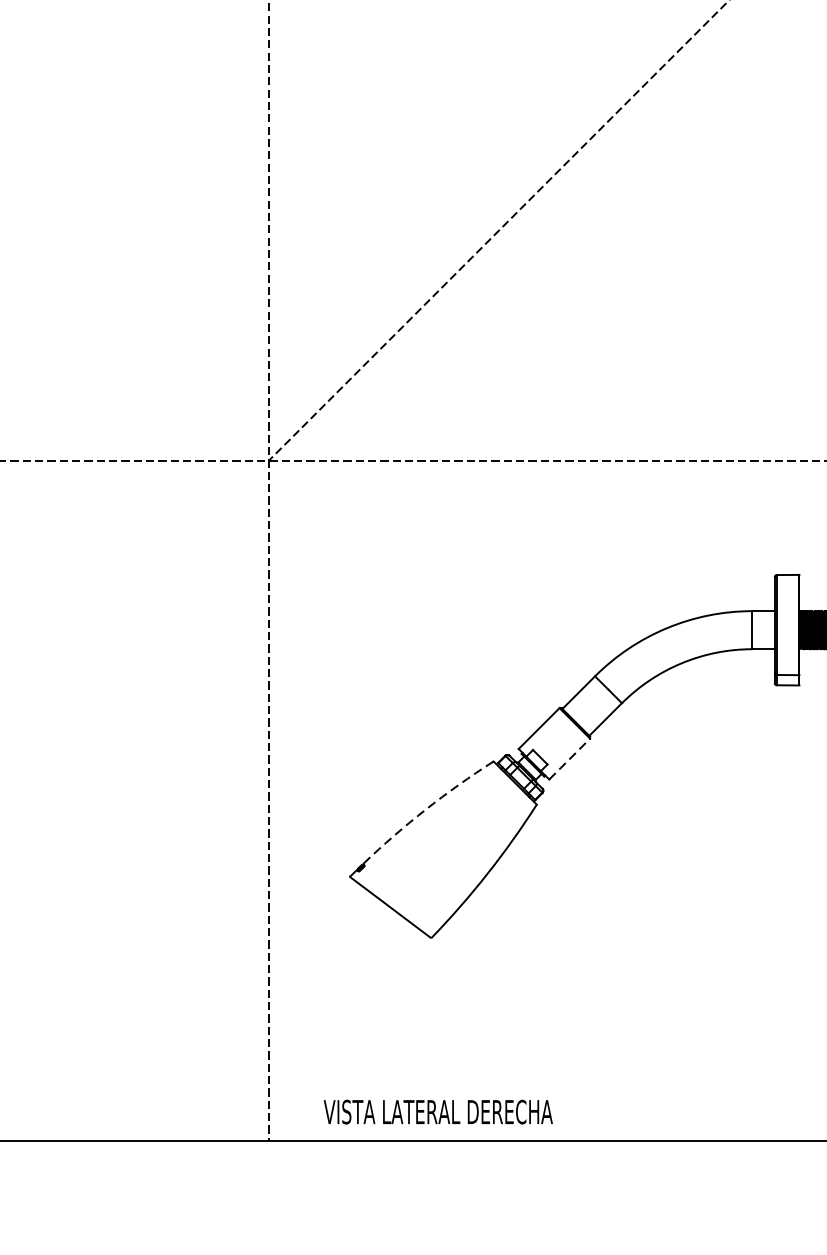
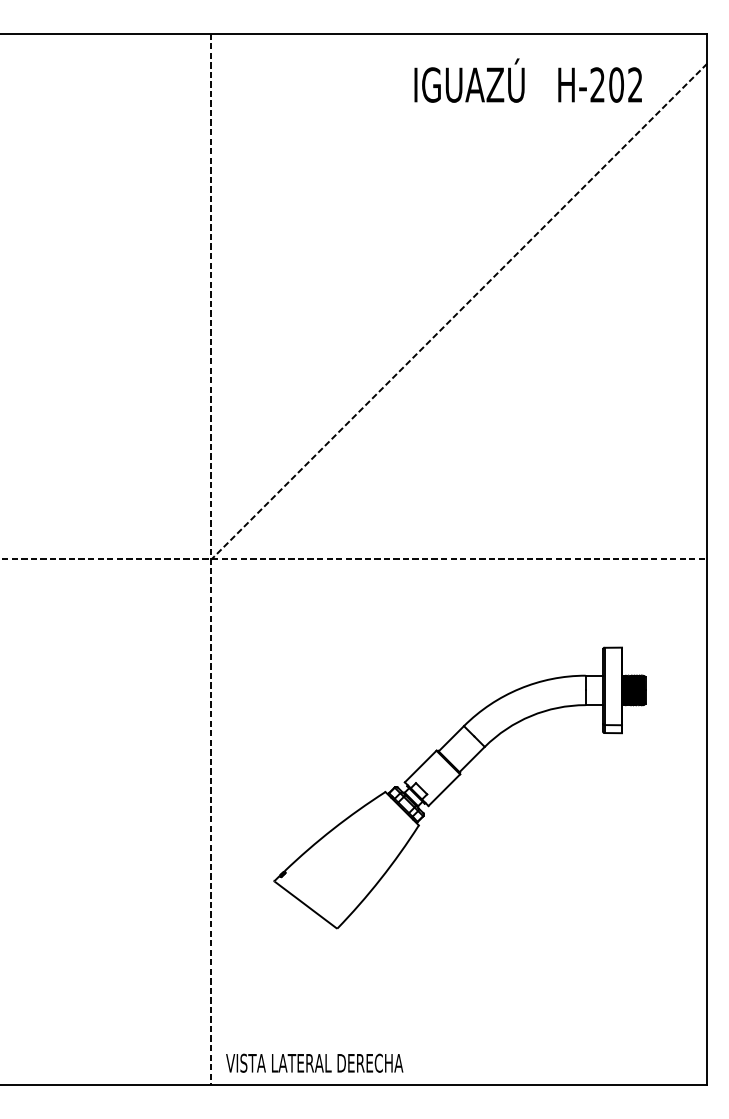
line: (569, 758) -> (444, 789), dashed -> solid
arc: (426, 809) -> (333, 829), dashed -> solid
text: (438, 1111) -> (314, 1062), moved

